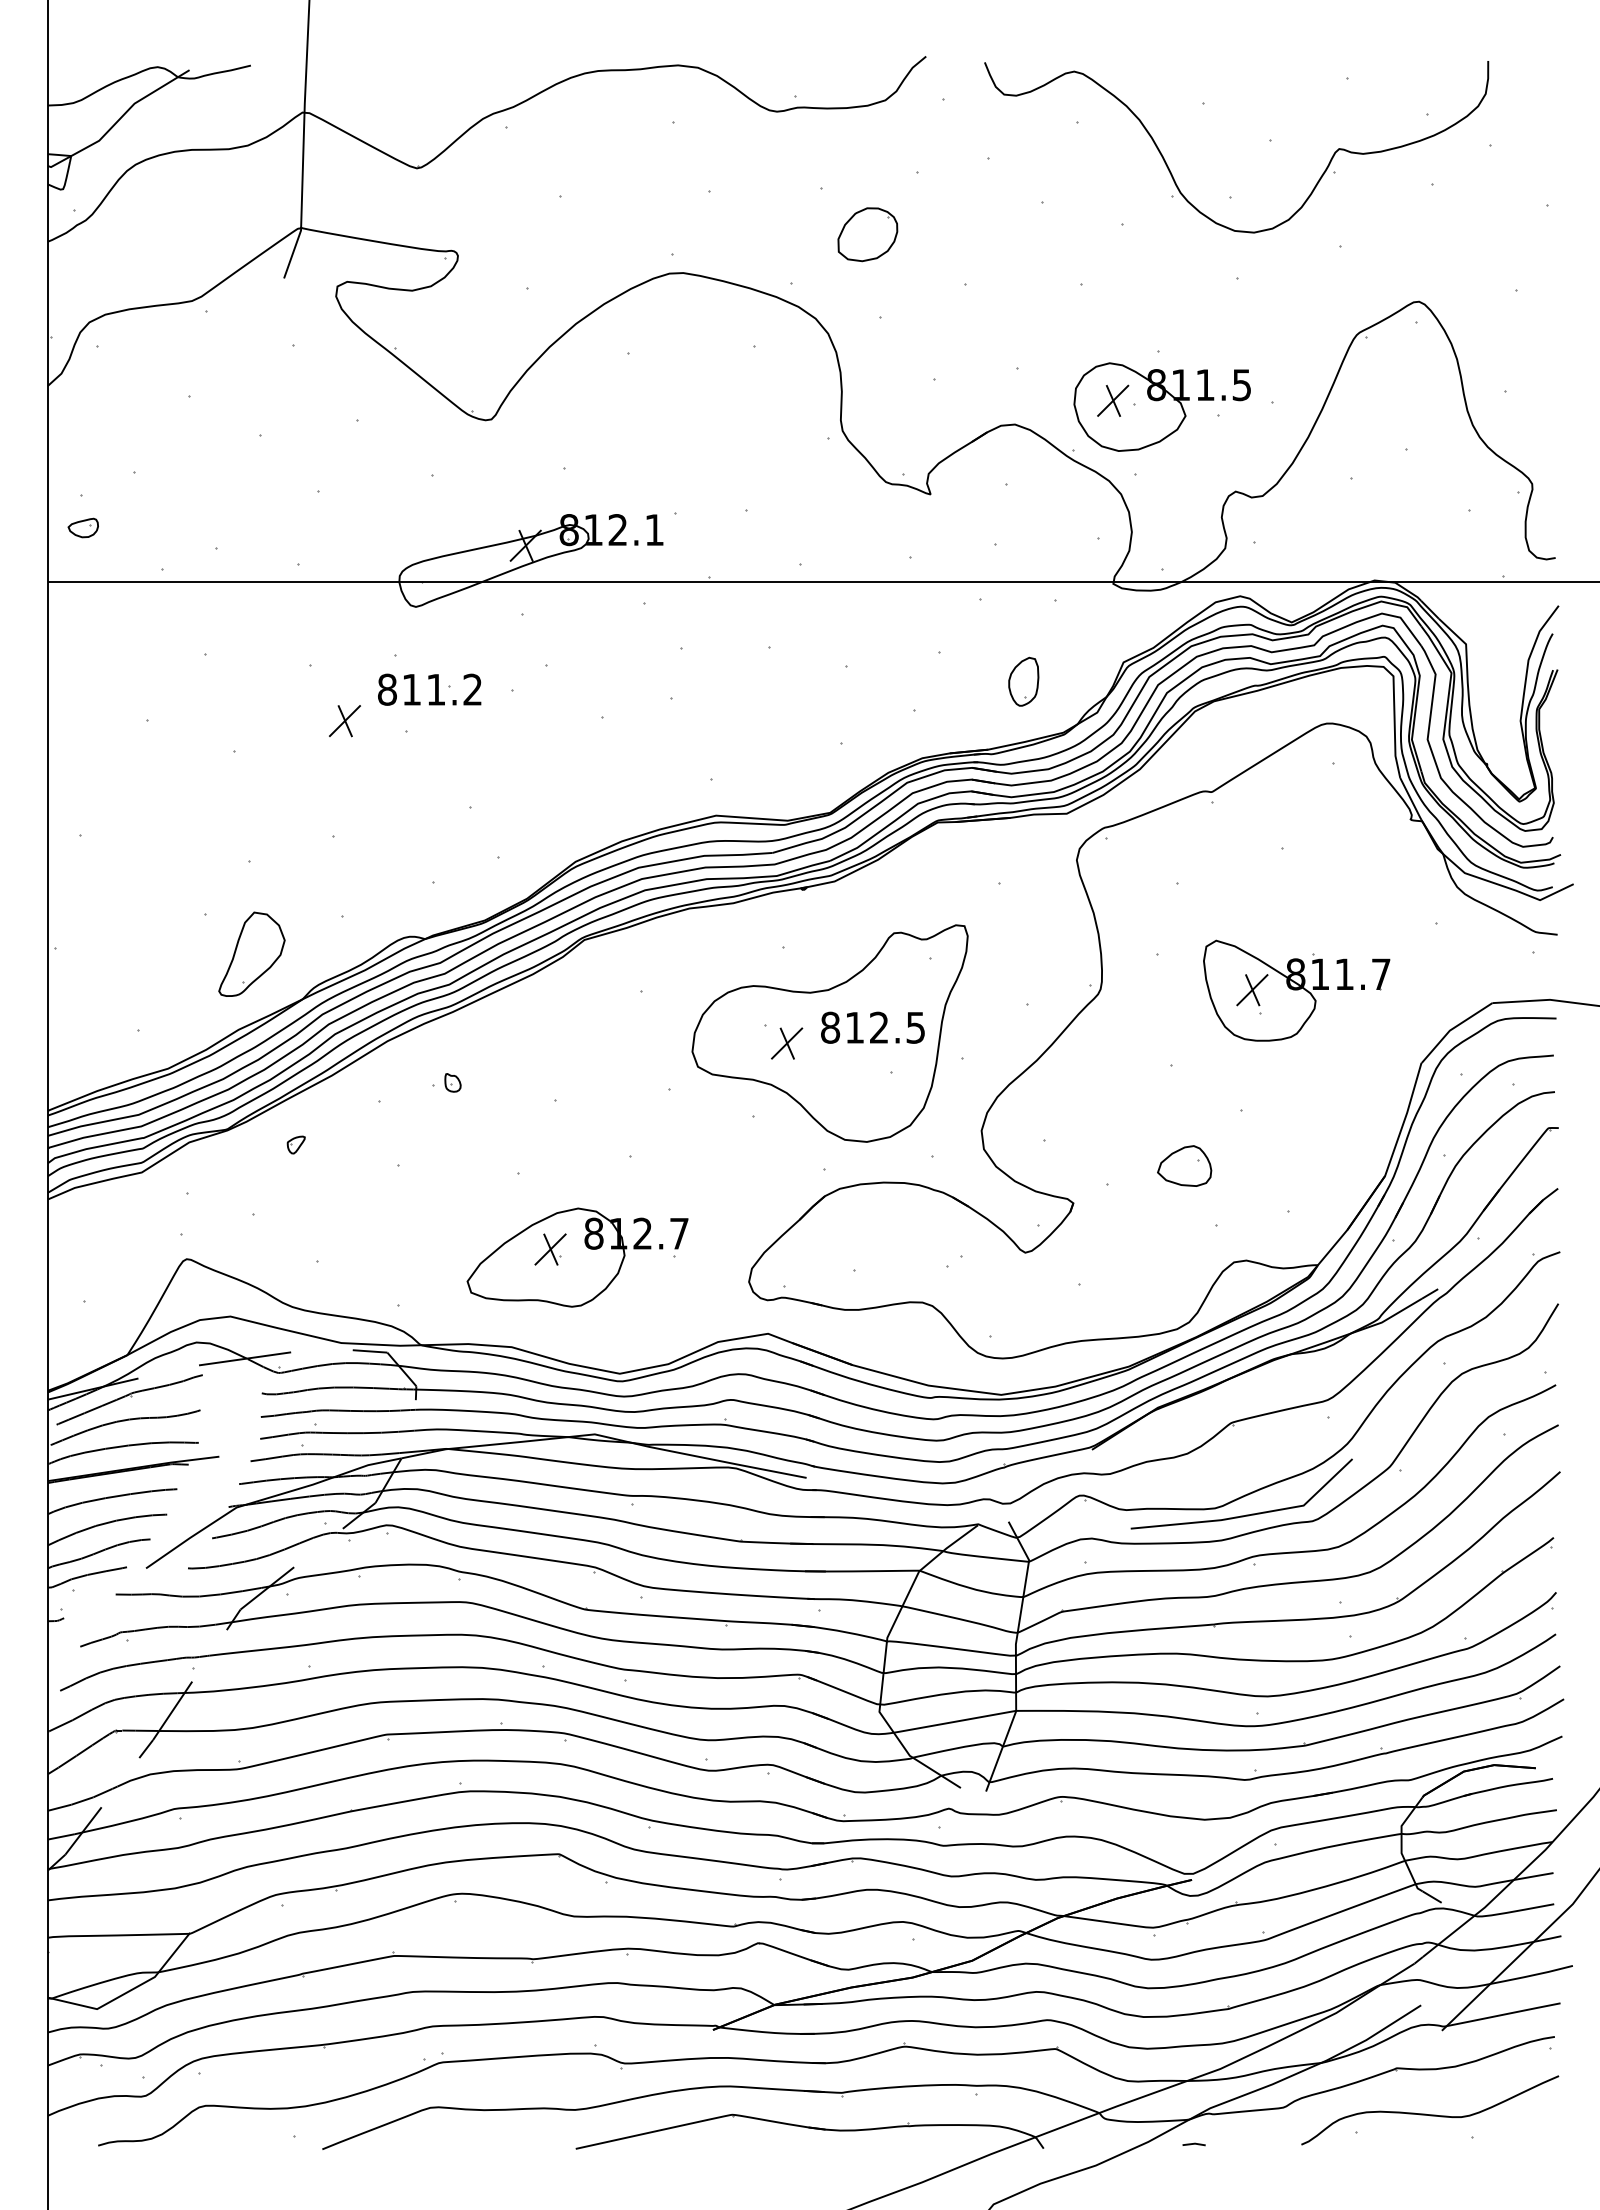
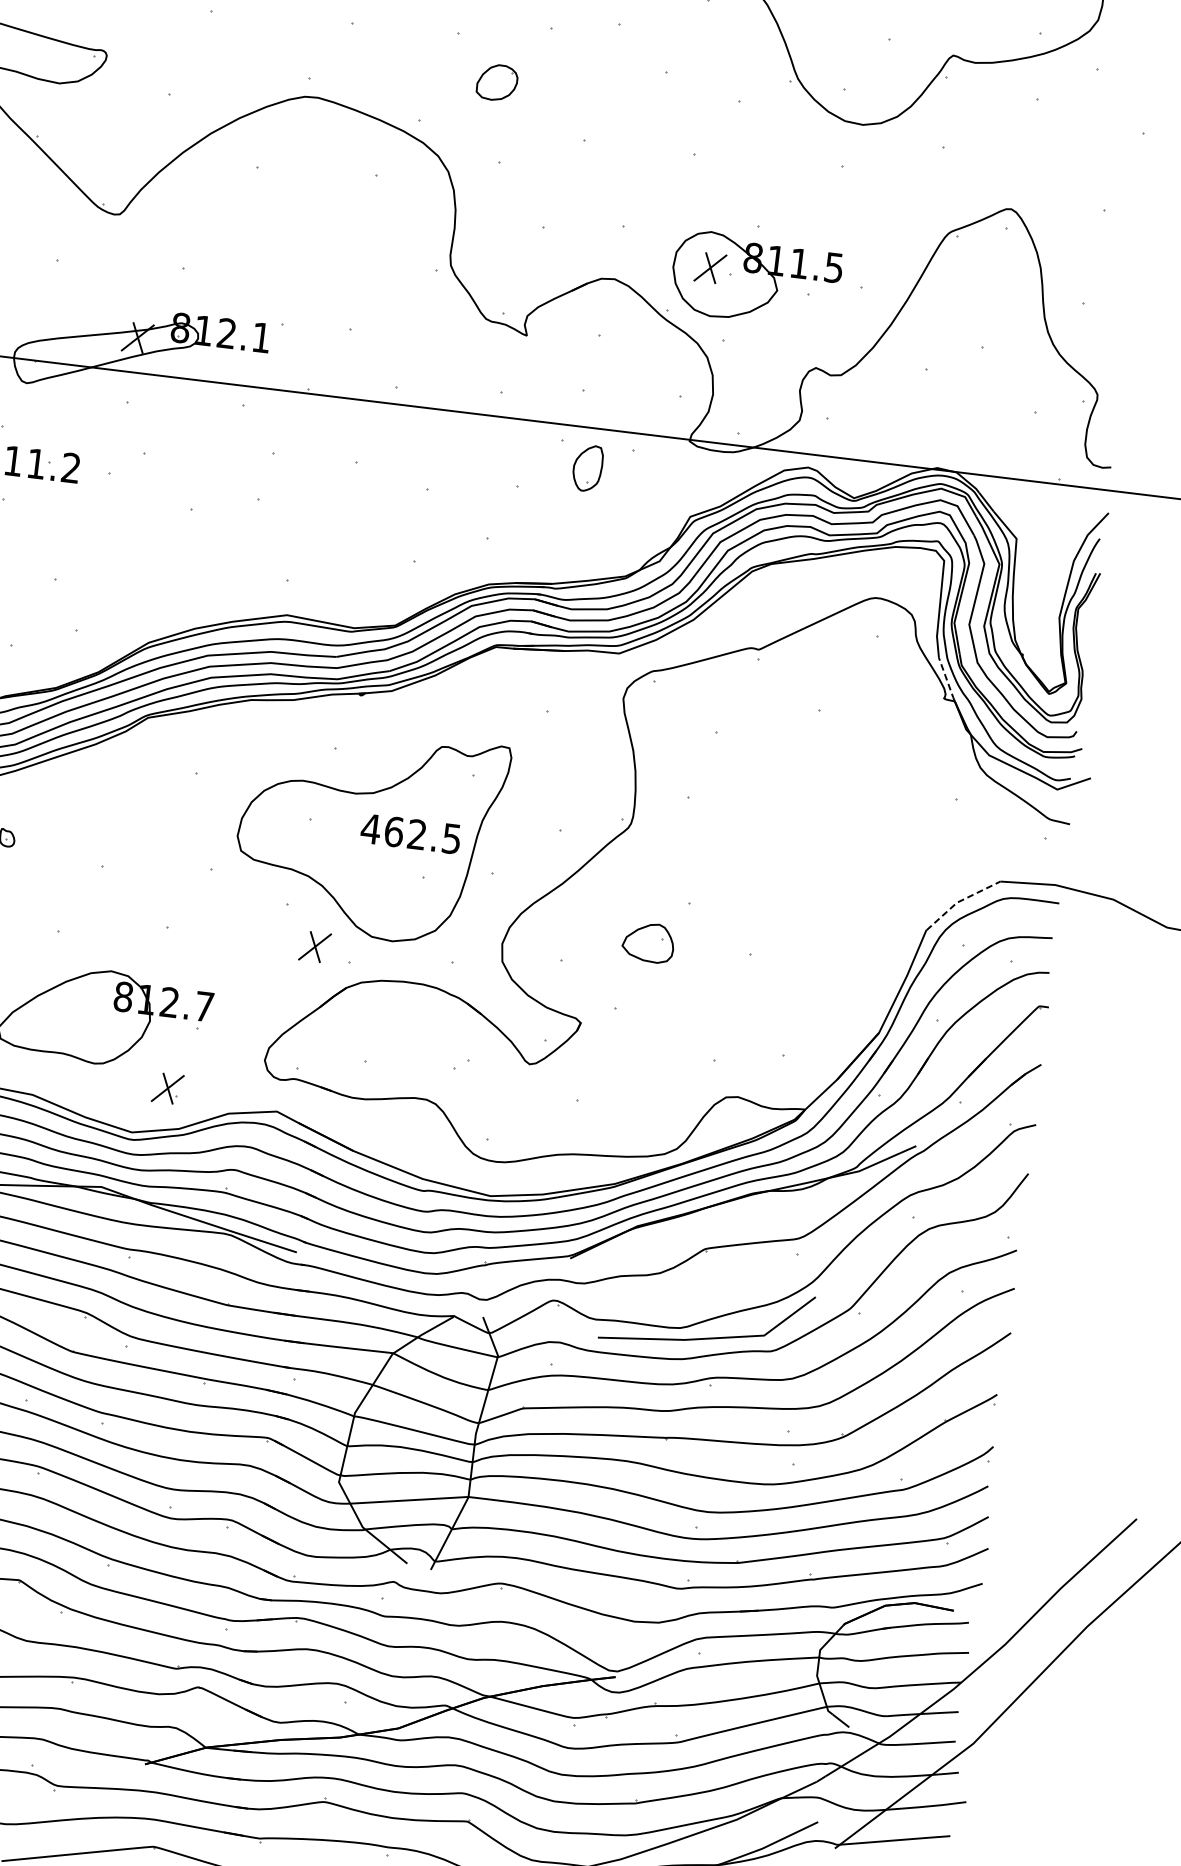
part: (867, 234) -> (496, 82), size x0.7
part: (1023, 681) -> (587, 467), moved
line: (1410, 799) -> (946, 679), solid -> dashed
part: (1296, 990) -> (816, 847), removed
text: (842, 1027) -> (382, 830), 812.5 -> 462.5
line: (1453, 1028) -> (960, 901), solid -> dashed
part: (787, 1043) -> (315, 946), moved
part: (1184, 1165) -> (648, 942), moved
part: (550, 1249) -> (167, 1088), moved

